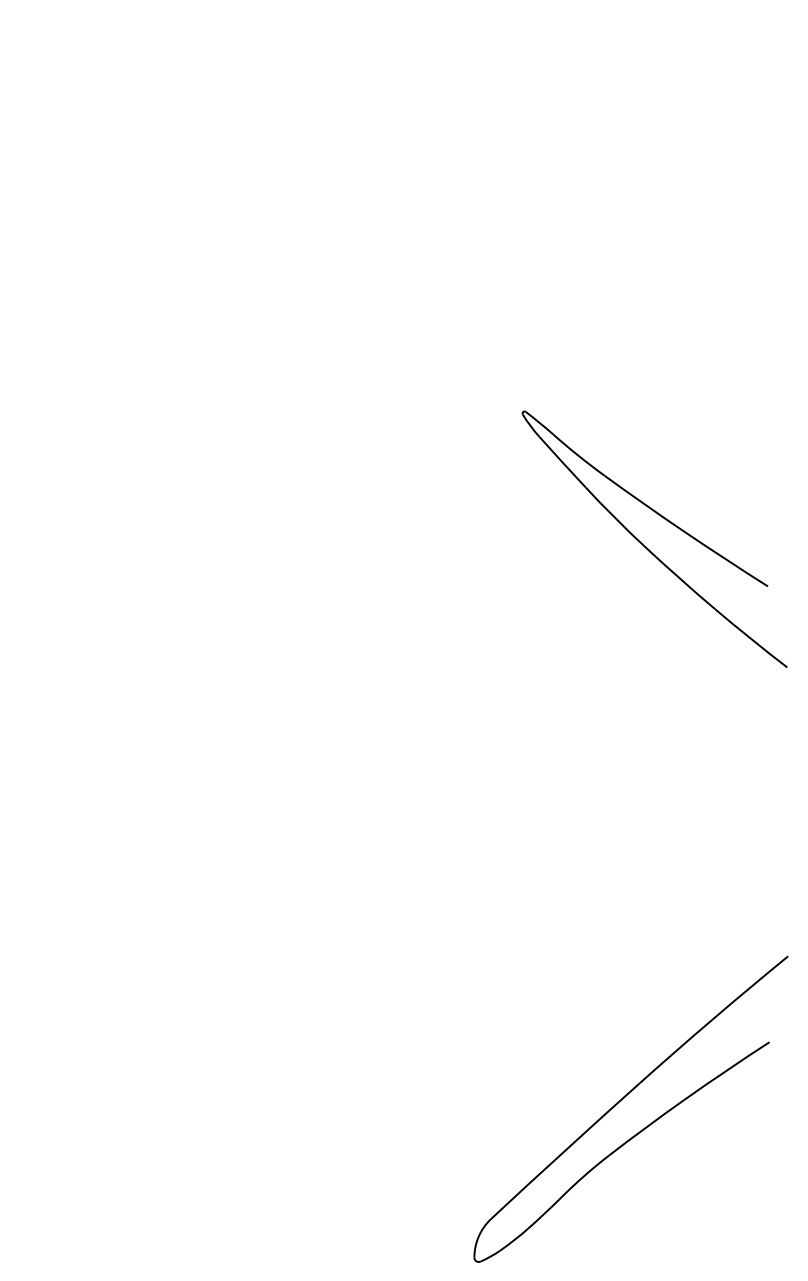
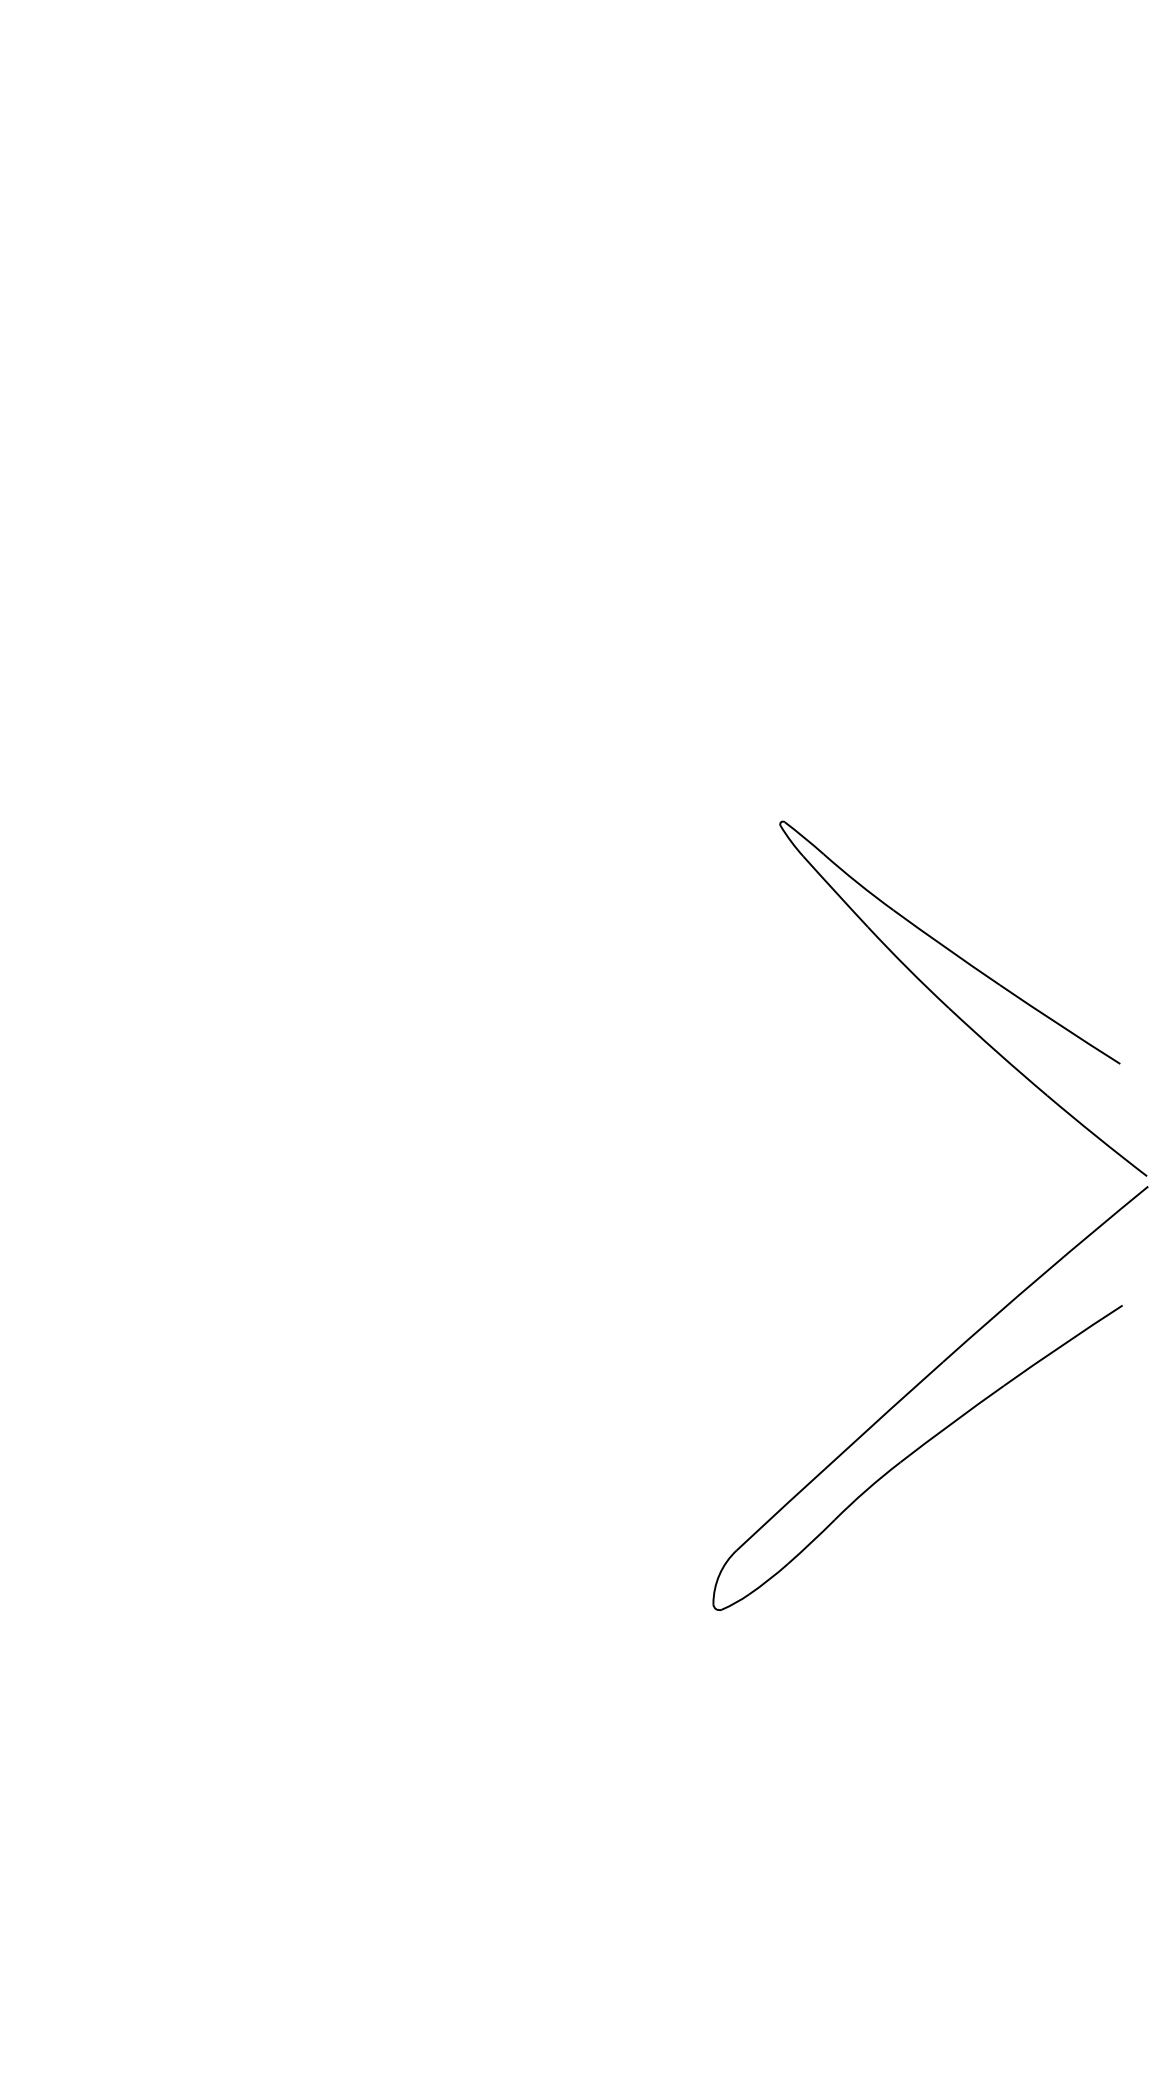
part: (622, 1099) -> (918, 1385), moved

